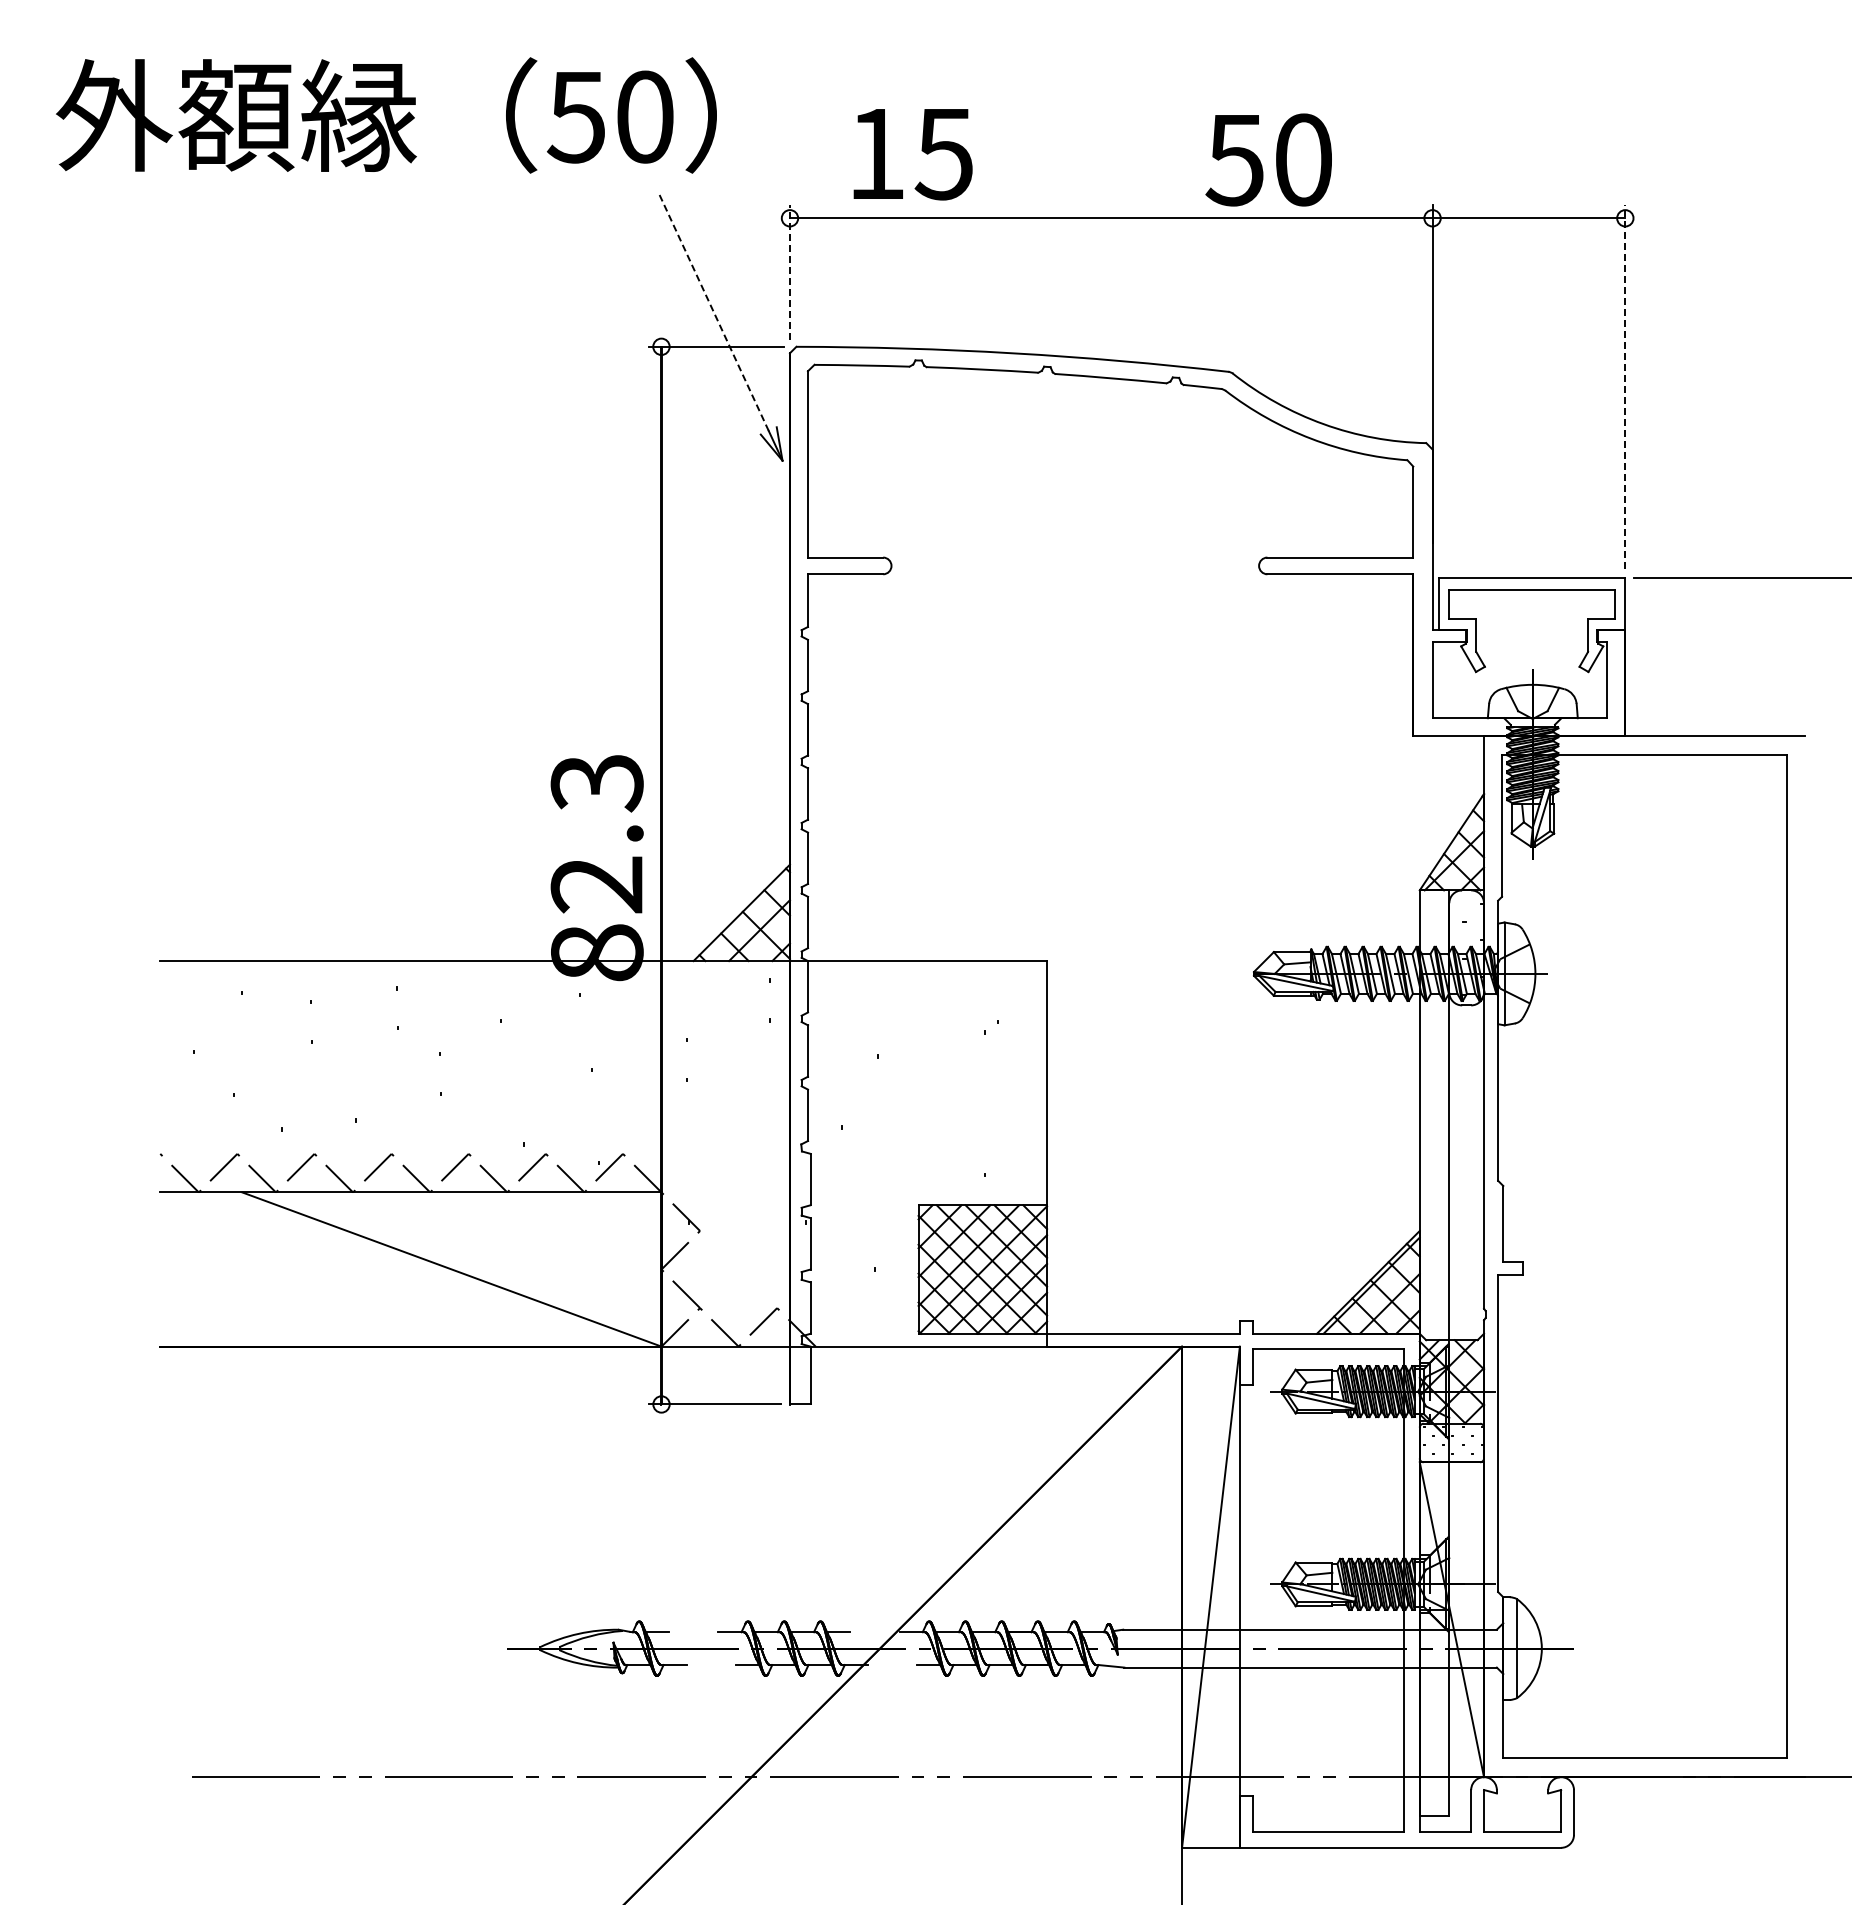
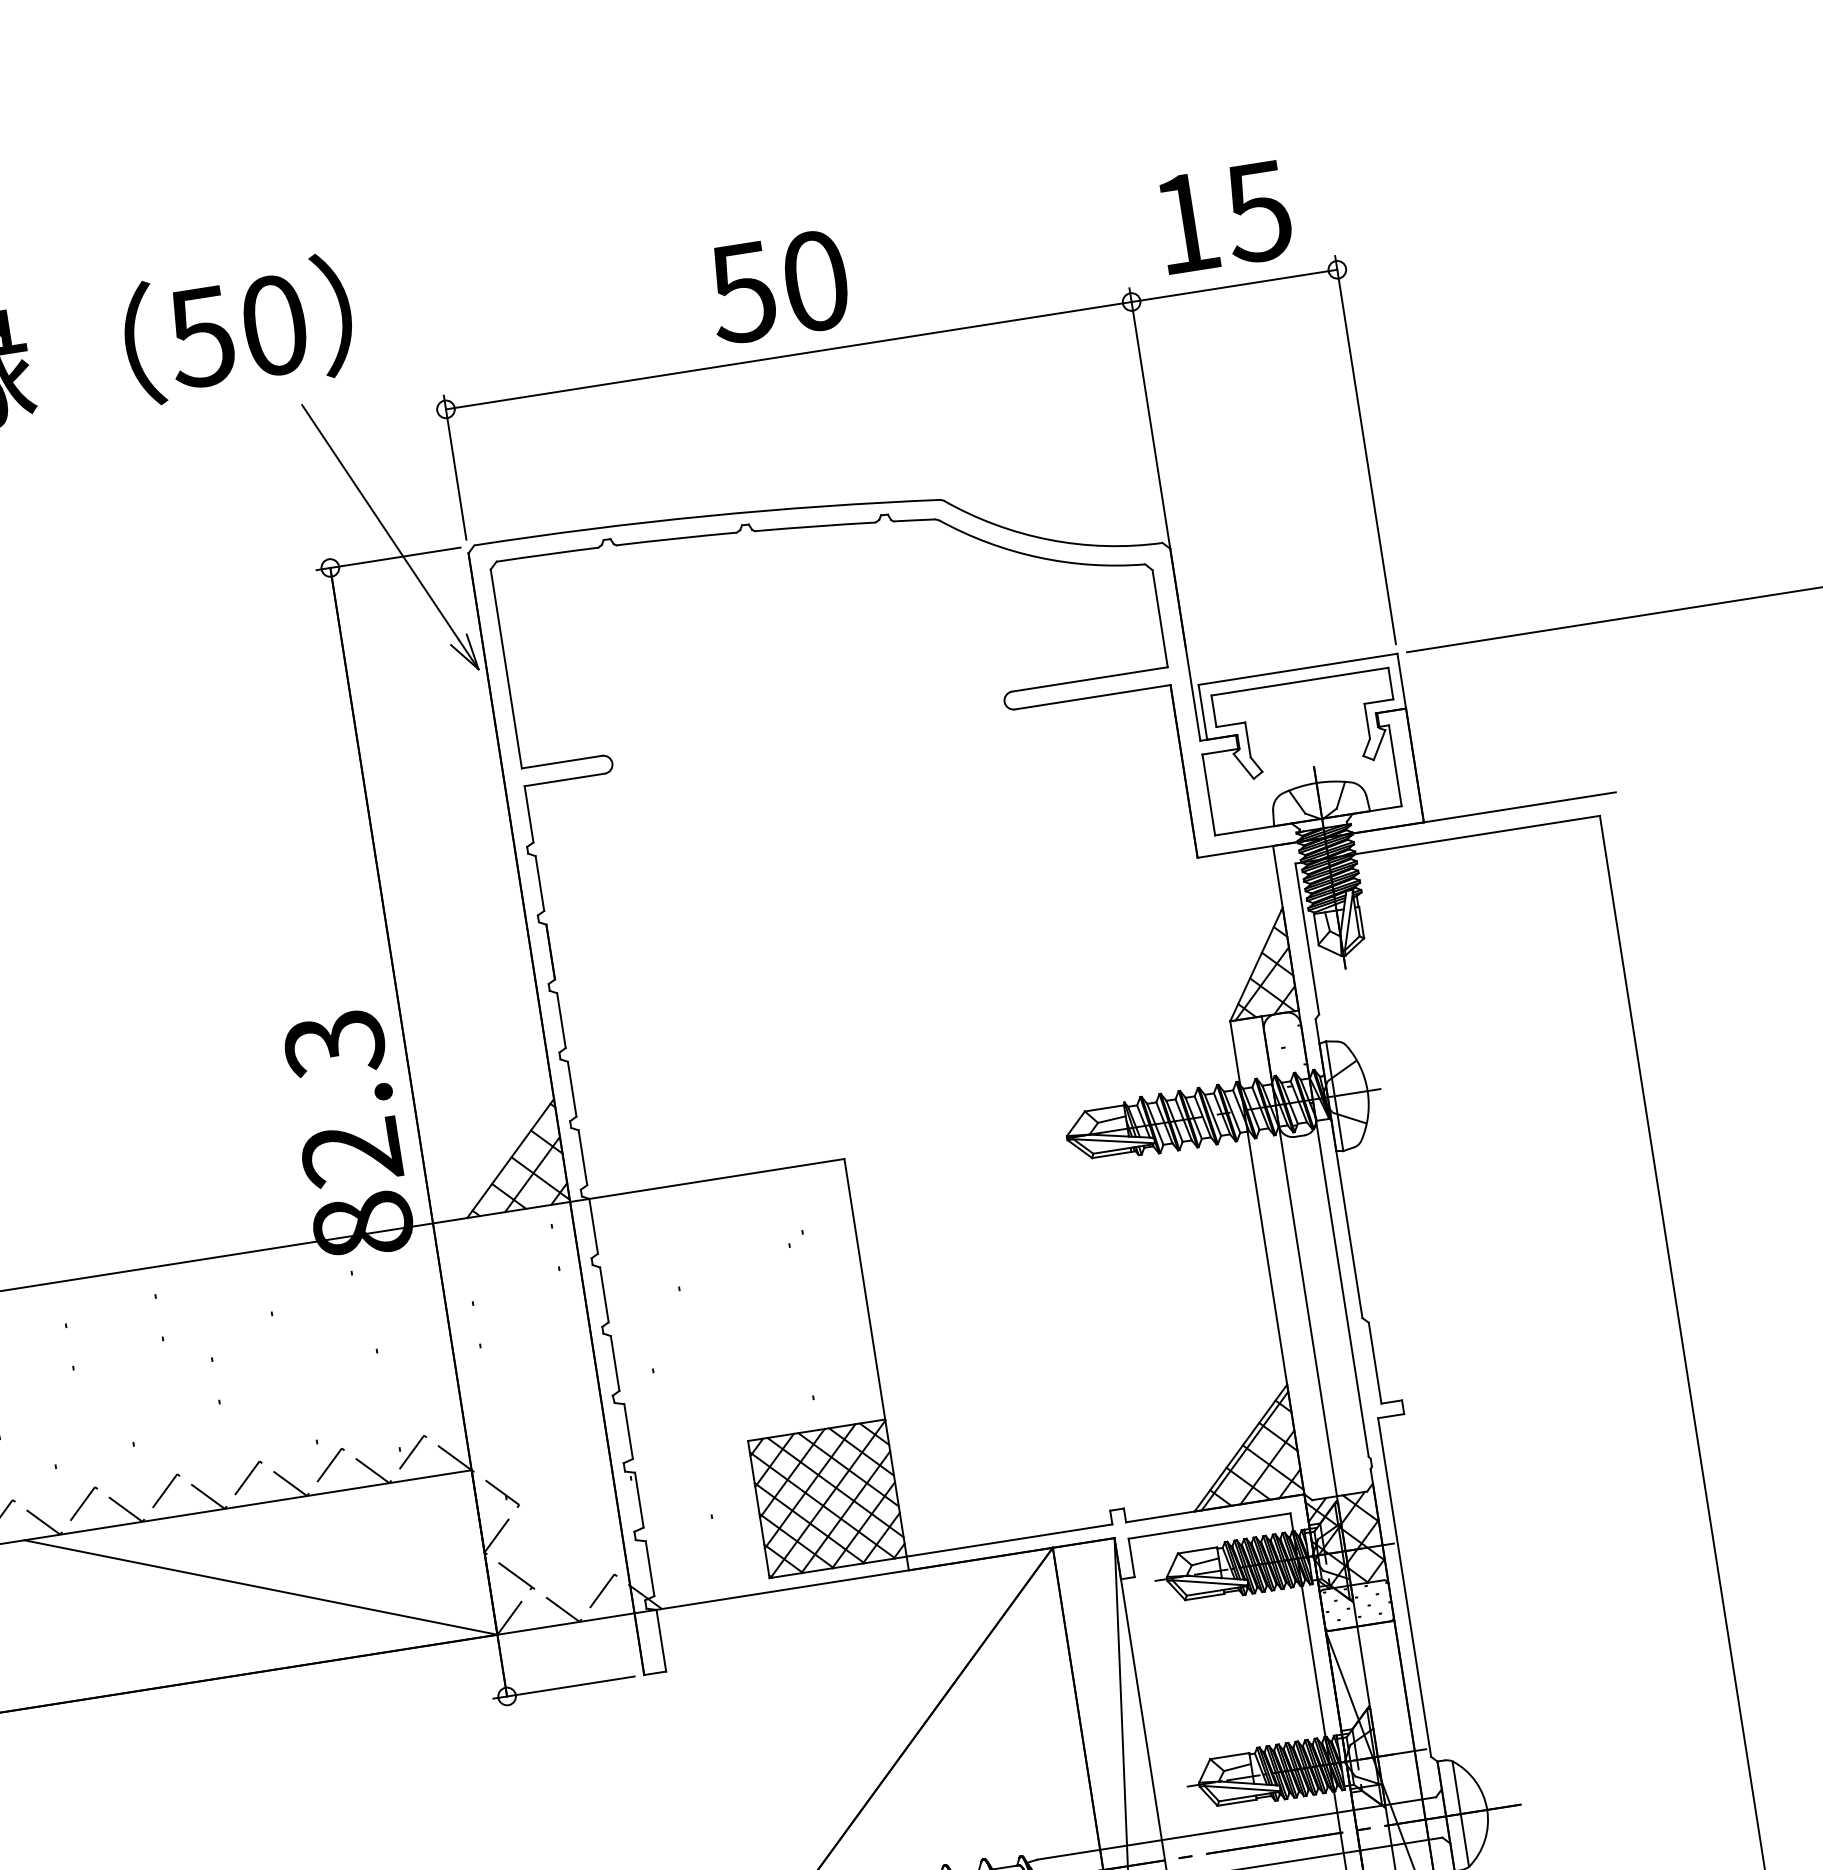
text: (912, 154) -> (1224, 217), moved
text: (1268, 159) -> (778, 286), moved
line: (789, 272) -> (454, 467), dashed -> solid
line: (713, 312) -> (380, 522), dashed -> solid
line: (1625, 387) -> (1365, 450), dashed -> solid

